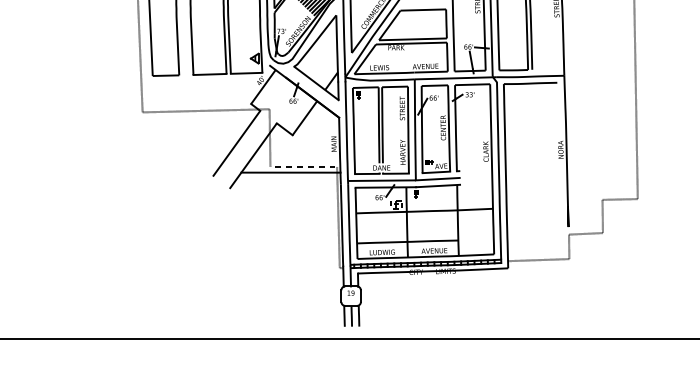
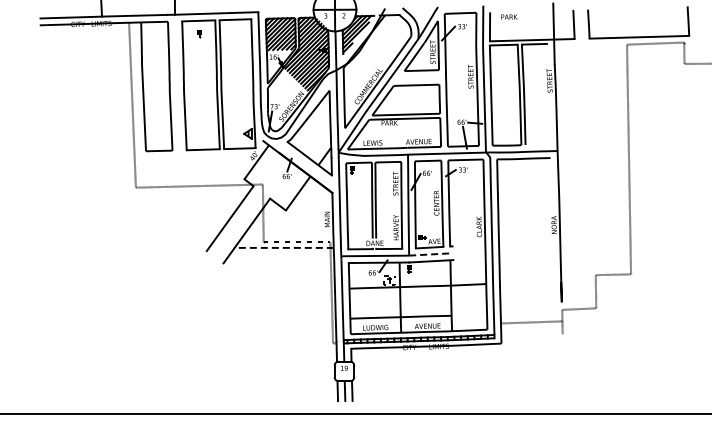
line: (291, 172) -> (284, 247), solid -> dashed
line: (438, 179) -> (431, 254), solid -> dashed
line: (538, 260) -> (531, 322), moved

